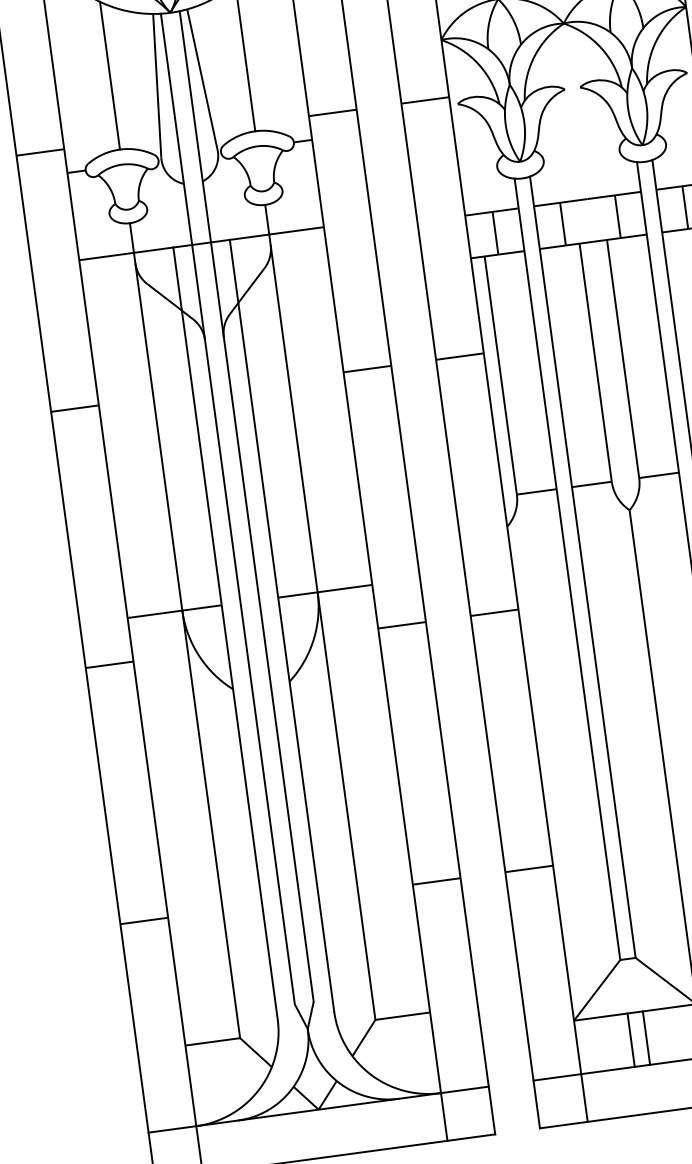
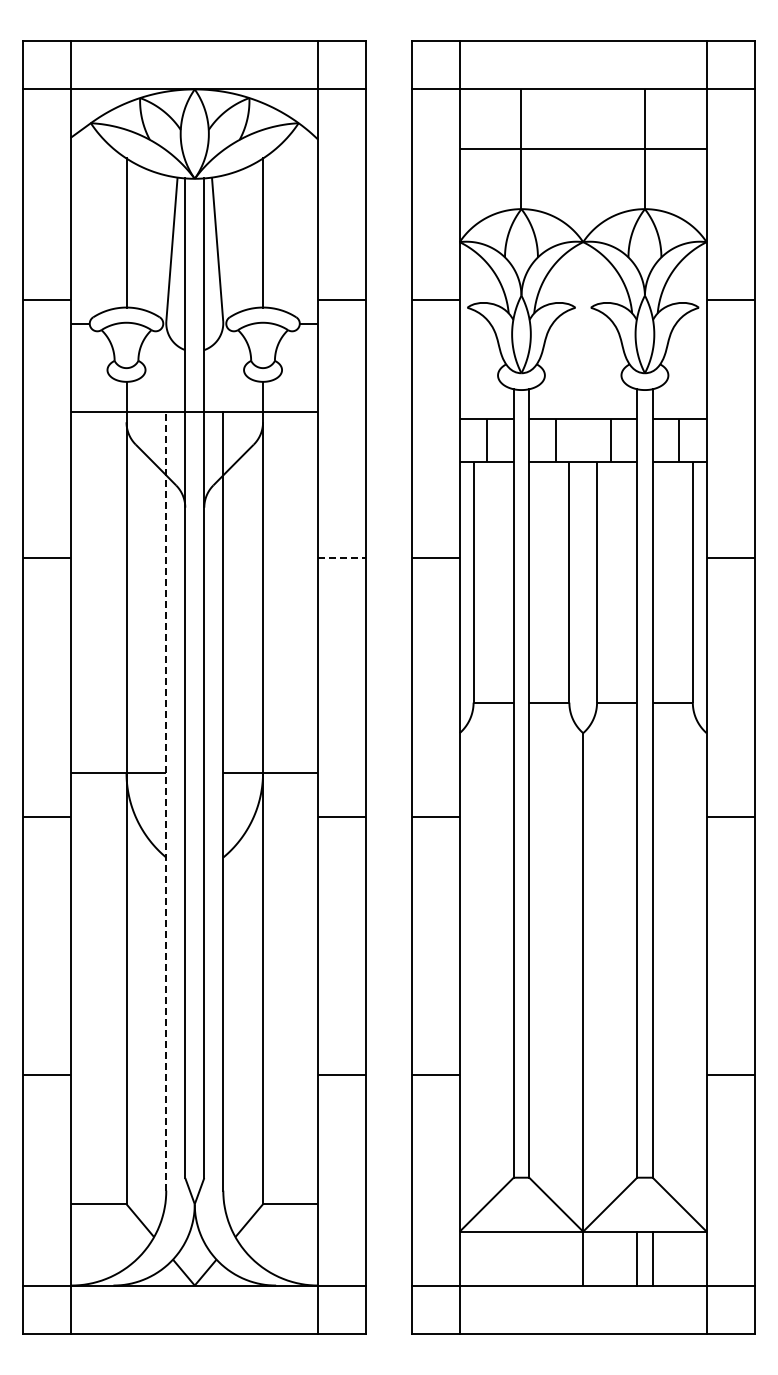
line: (367, 369) -> (342, 558), solid -> dashed
line: (225, 632) -> (166, 800), solid -> dashed
line: (646, 1037) -> (529, 1258), removed
line: (630, 1040) -> (513, 1258), removed

